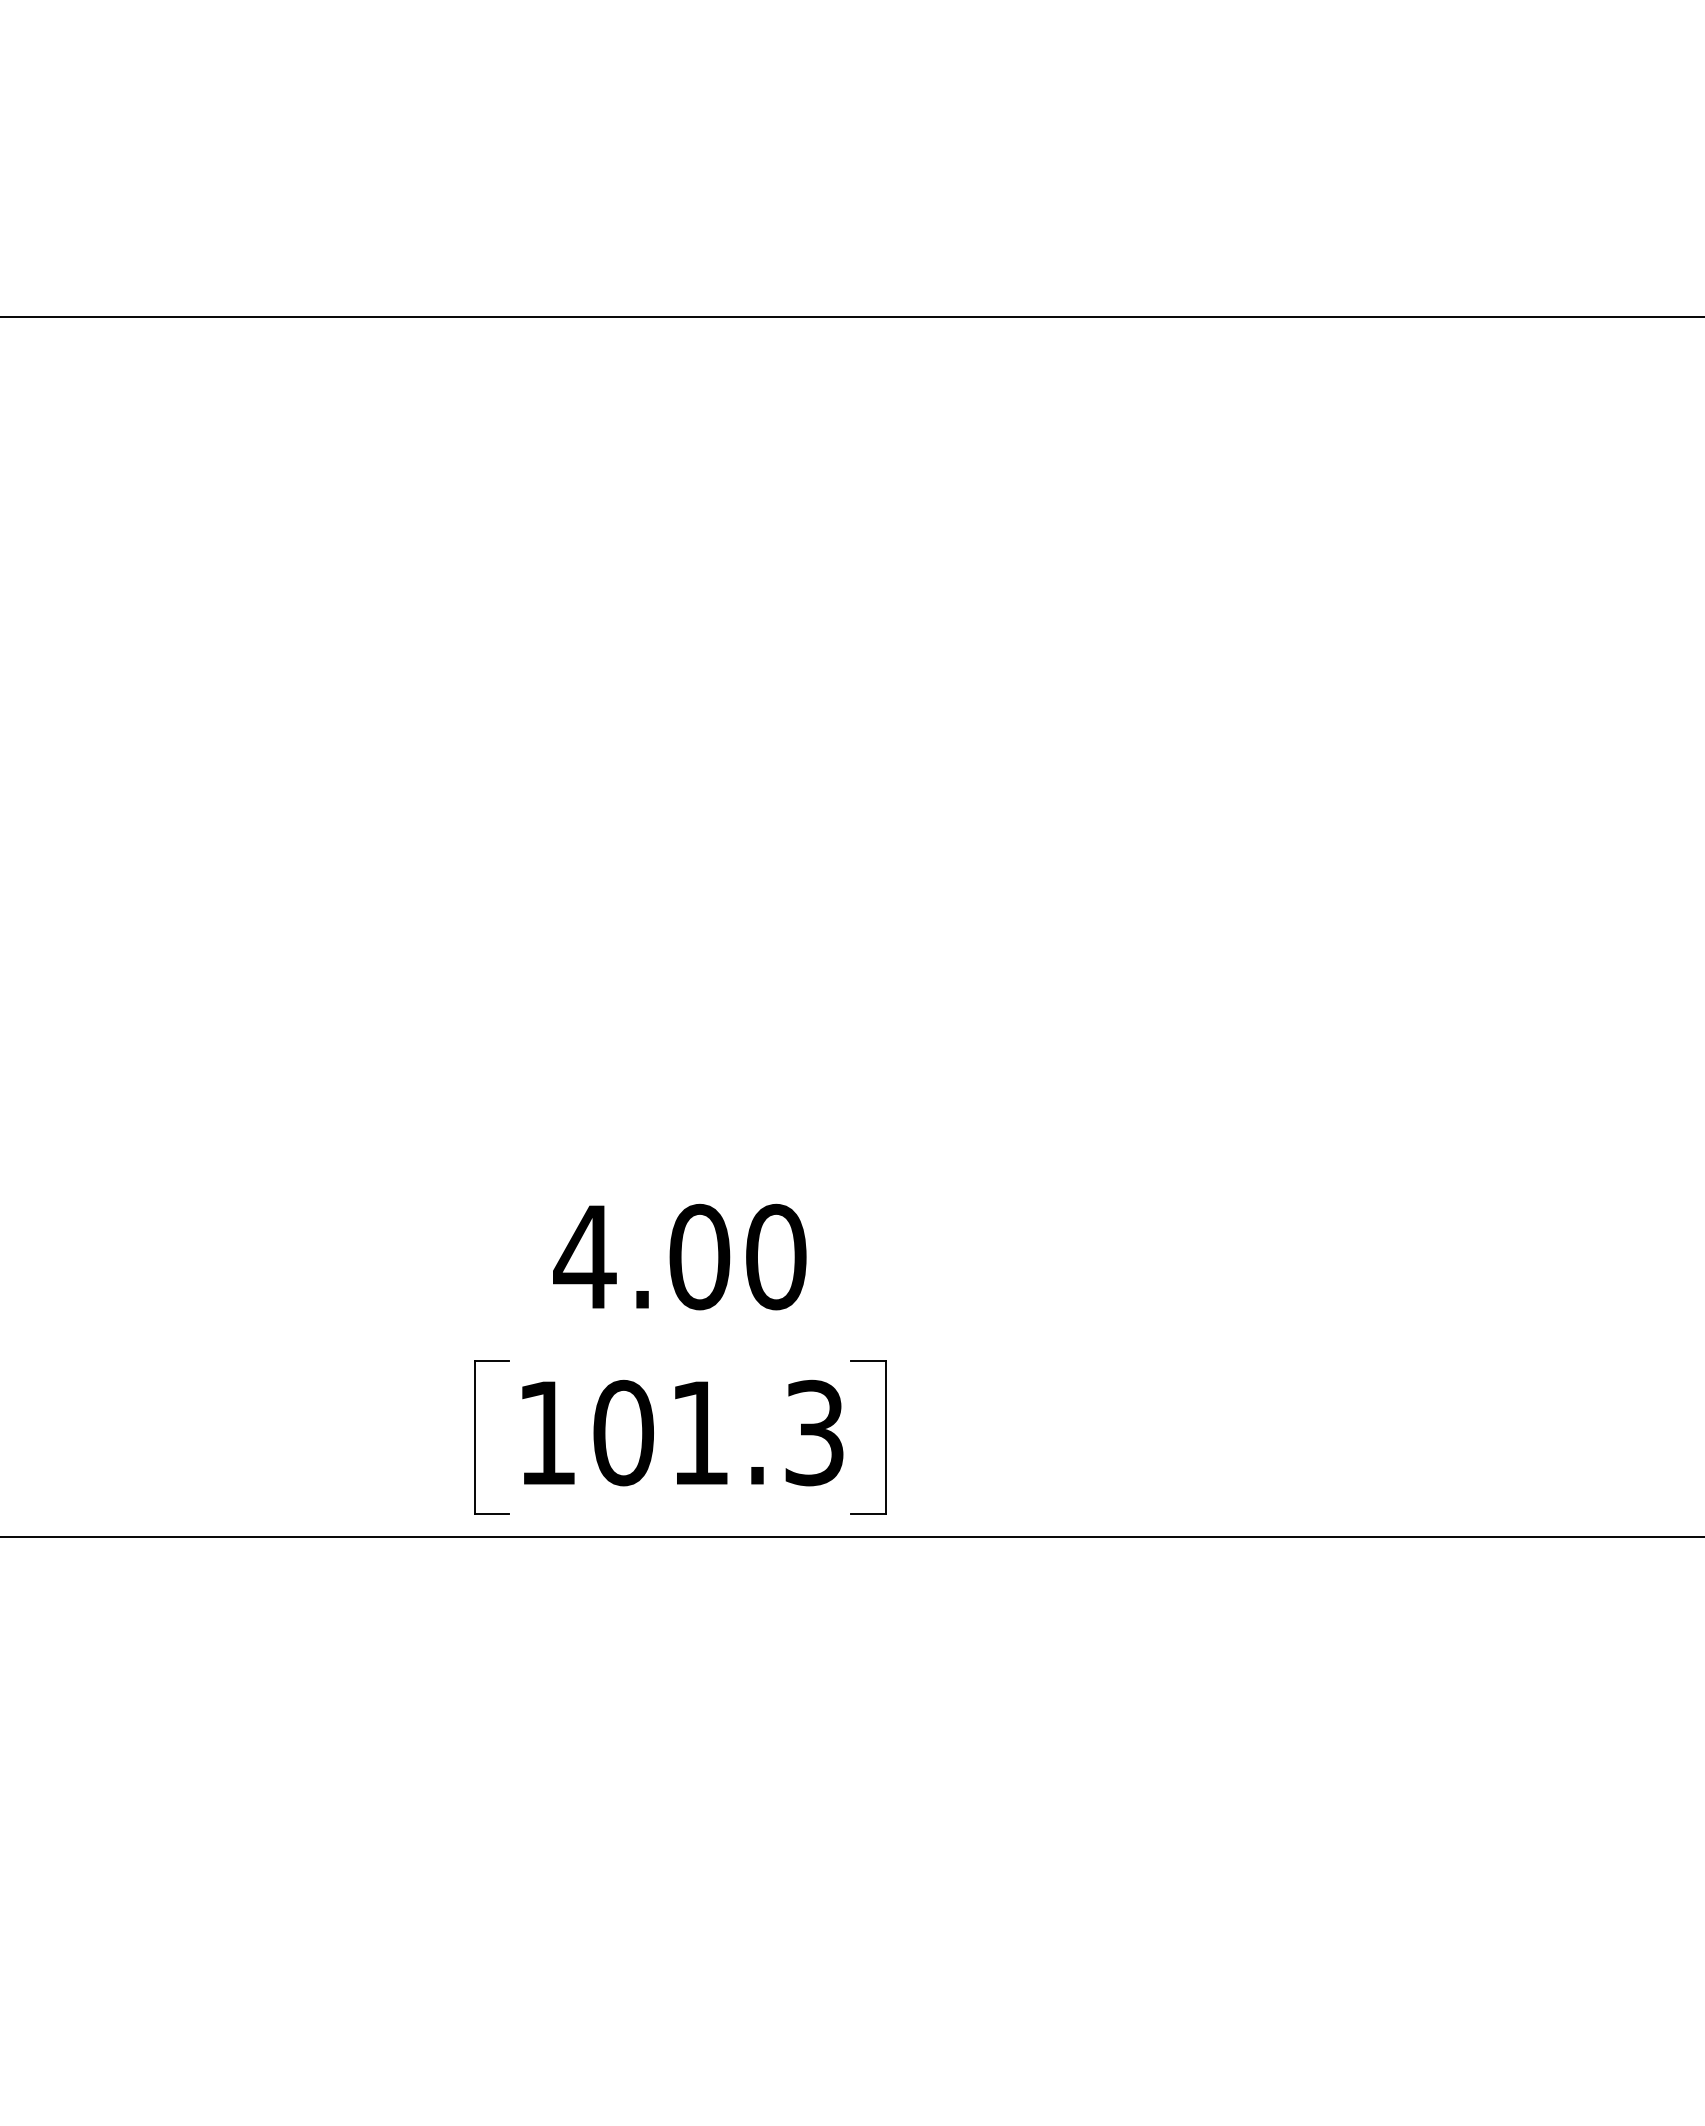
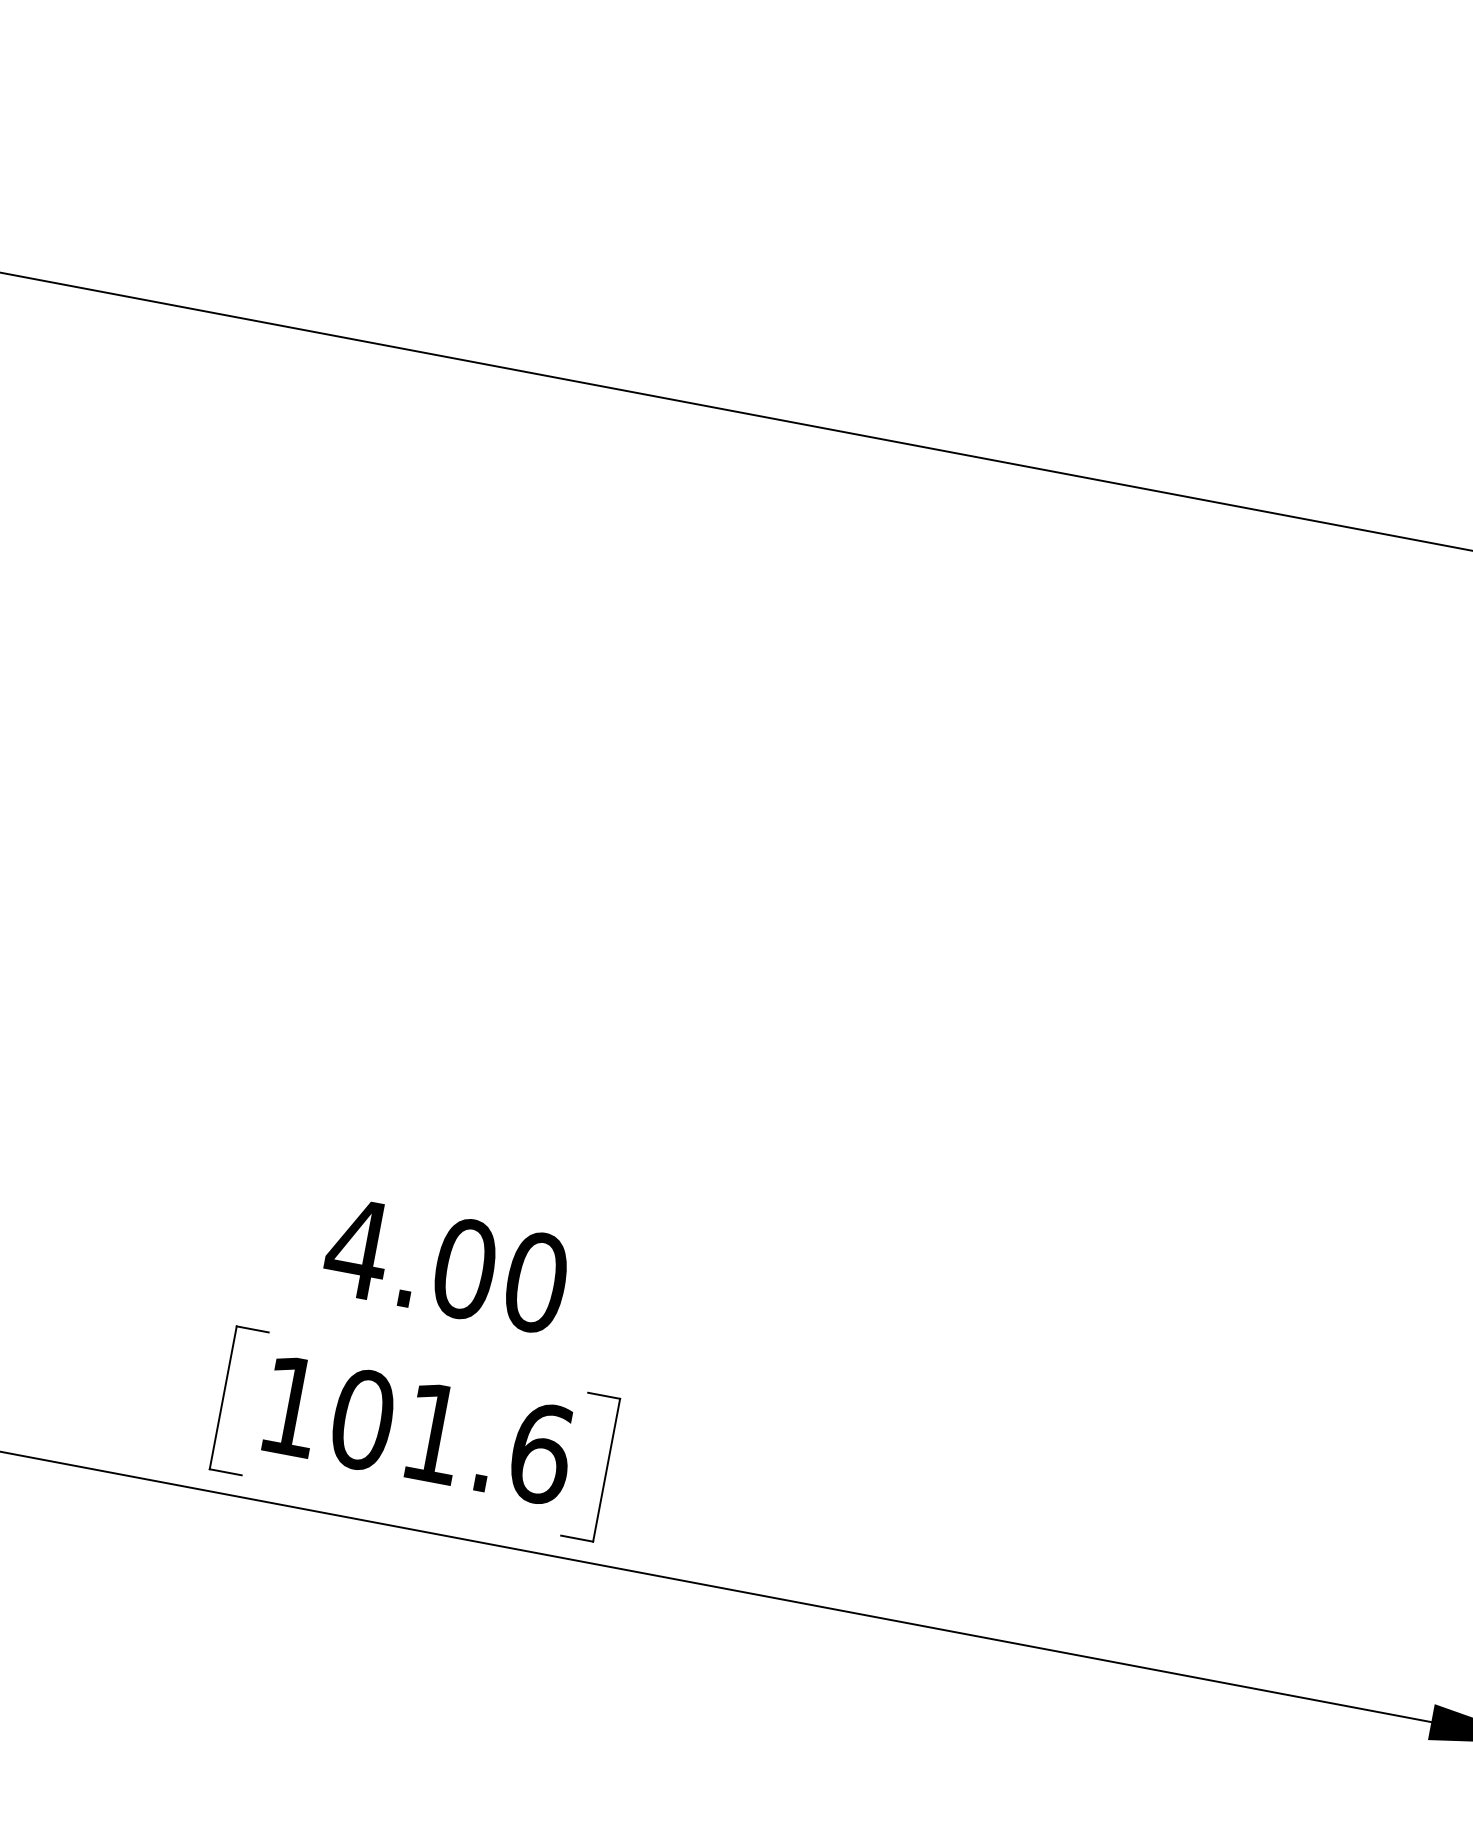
text: (815, 1432) -> (542, 1453), 101.3 -> 101.6

